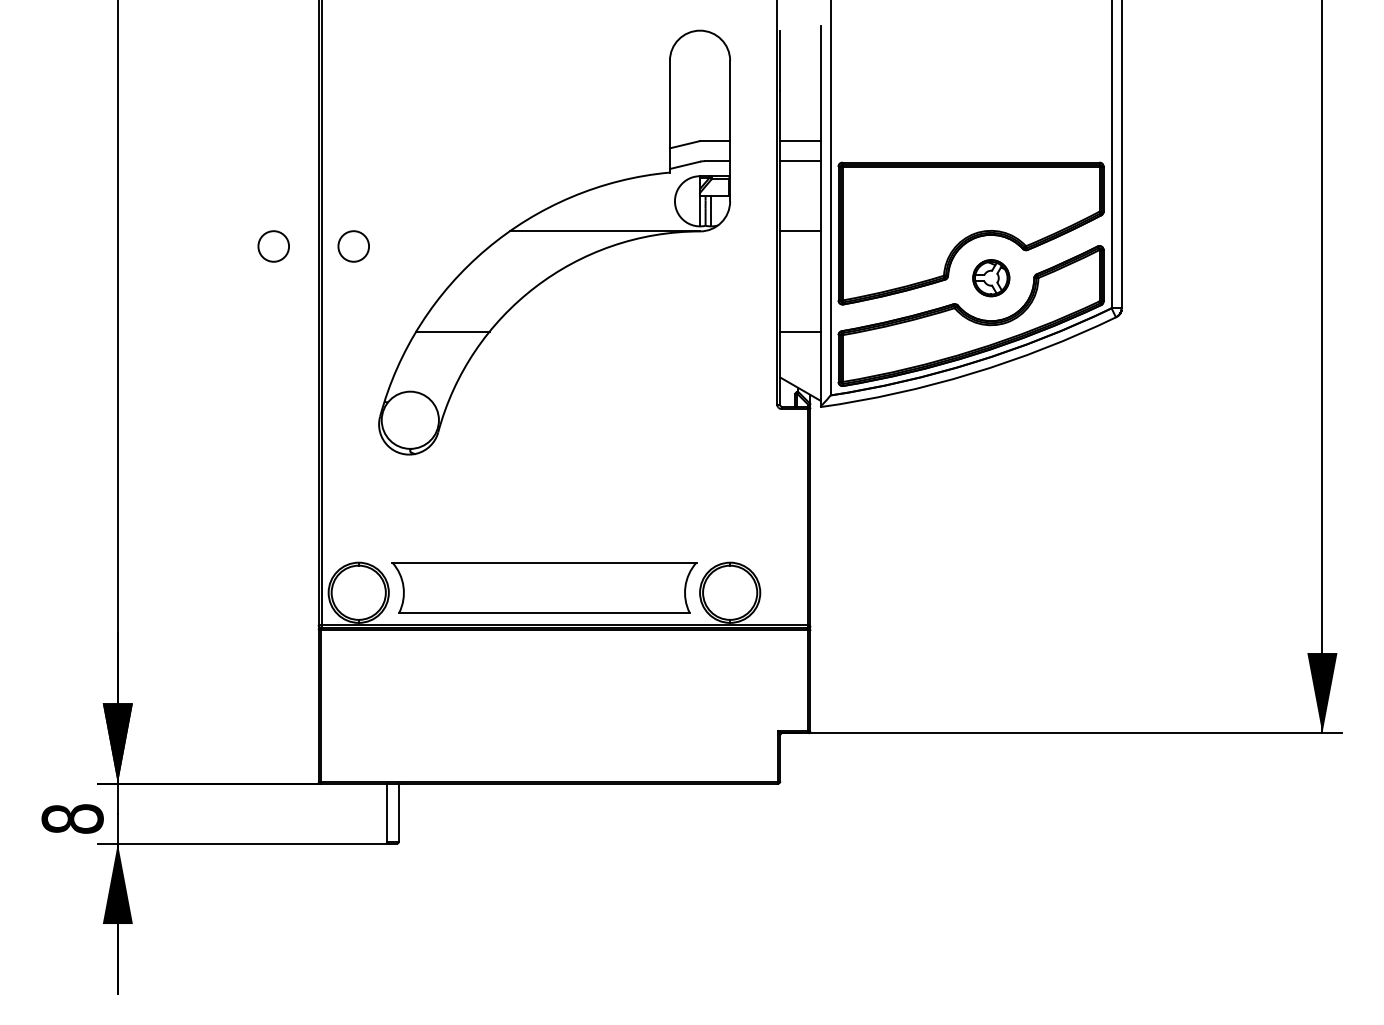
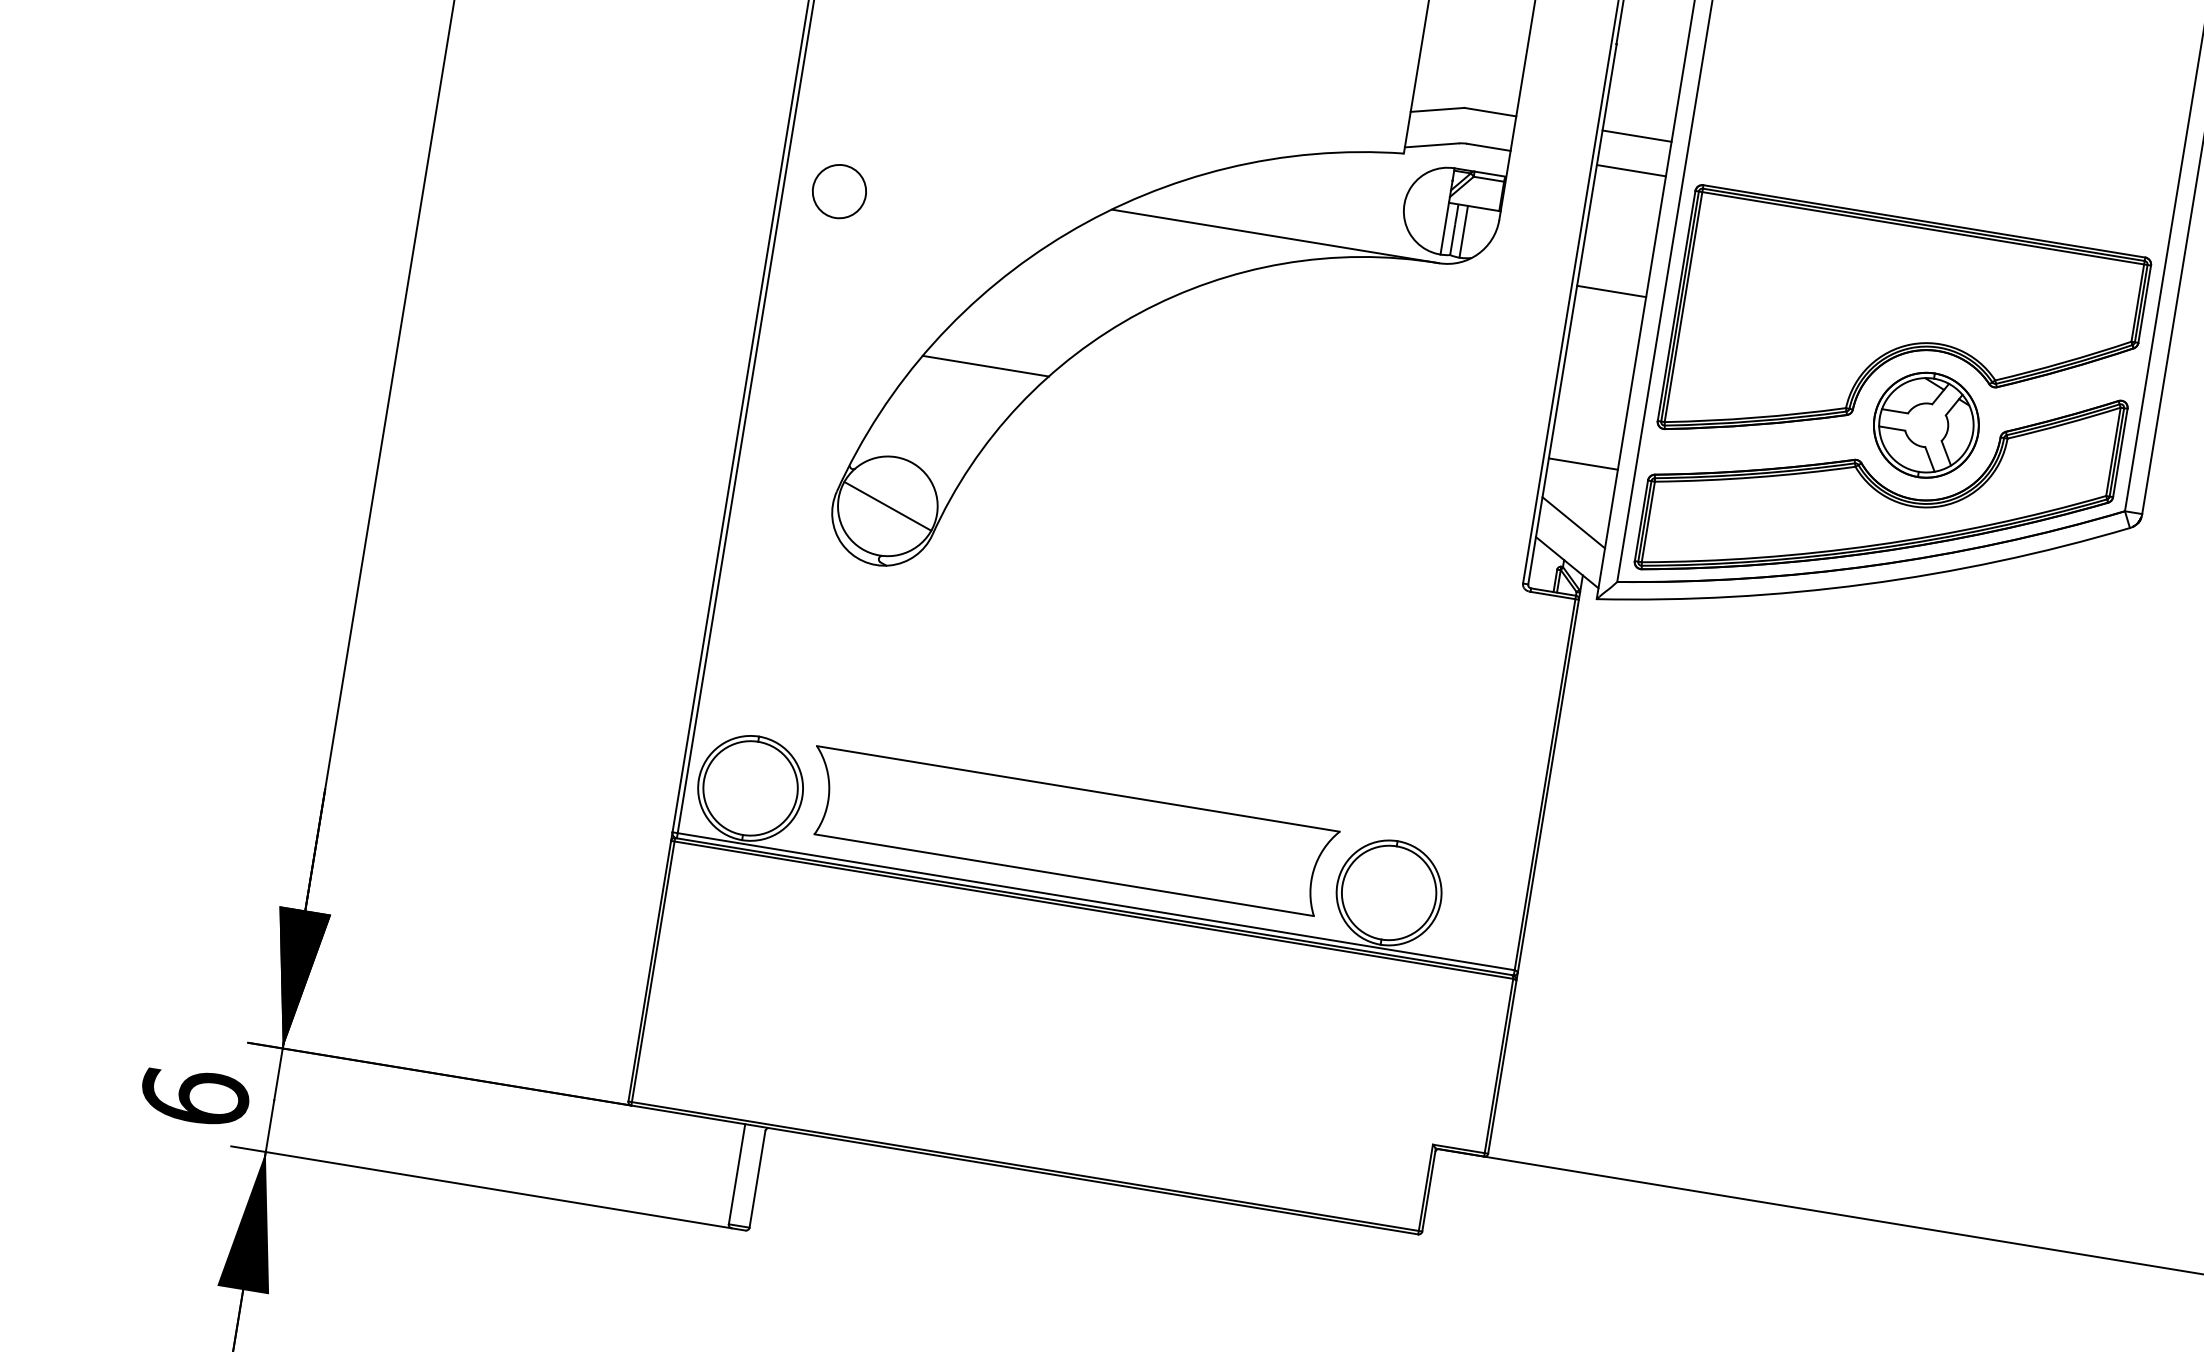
circle: (273, 246) -> (701, 169), removed
part: (991, 278) -> (1926, 426), size x1.67
line: (800, 365) -> (1574, 521), added
line: (410, 420) -> (888, 506), added
text: (72, 818) -> (194, 1095), 8 -> 6

